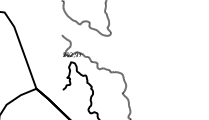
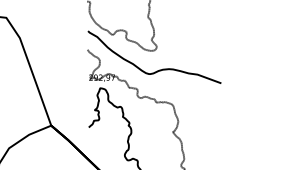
curve: (112, 49) -> (159, 69), added

